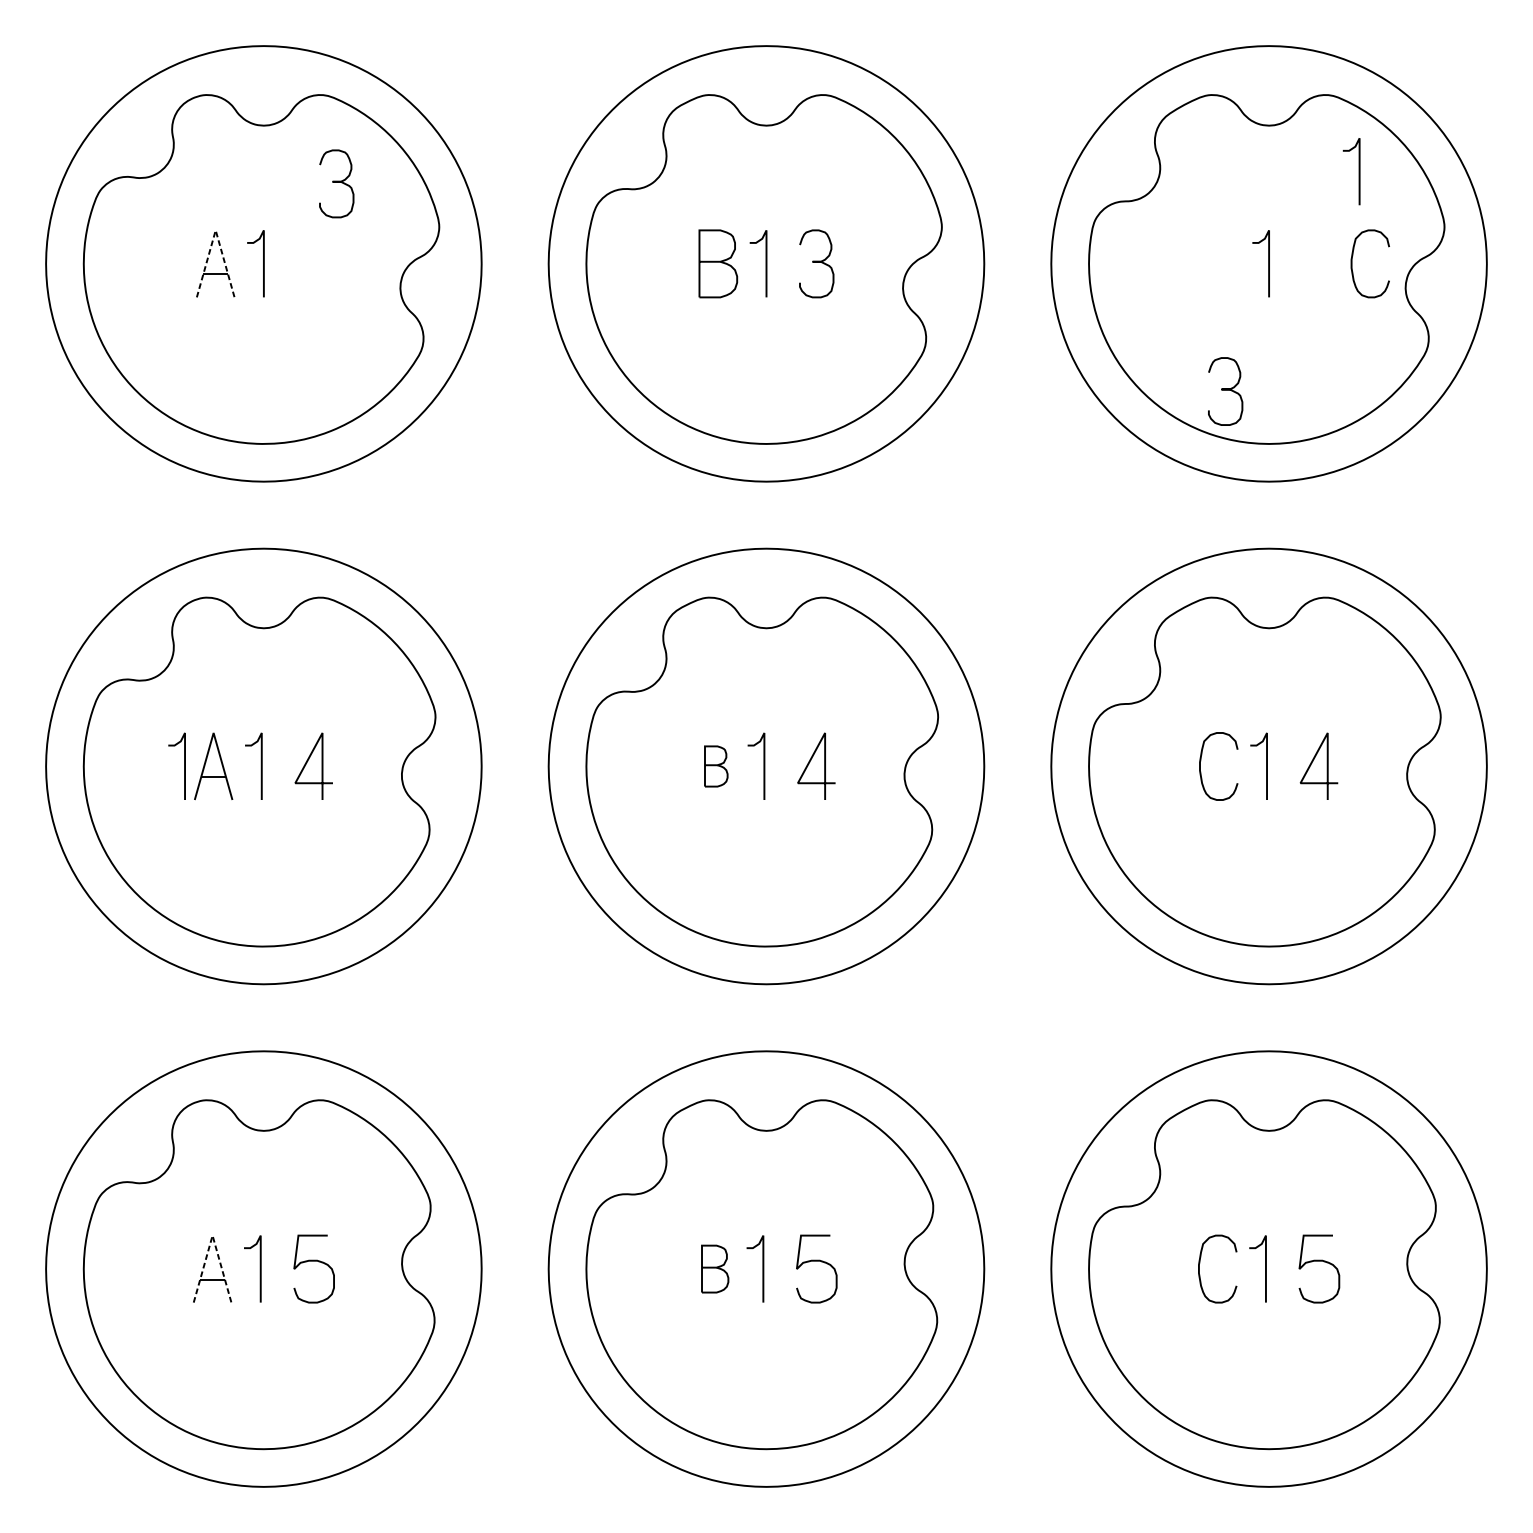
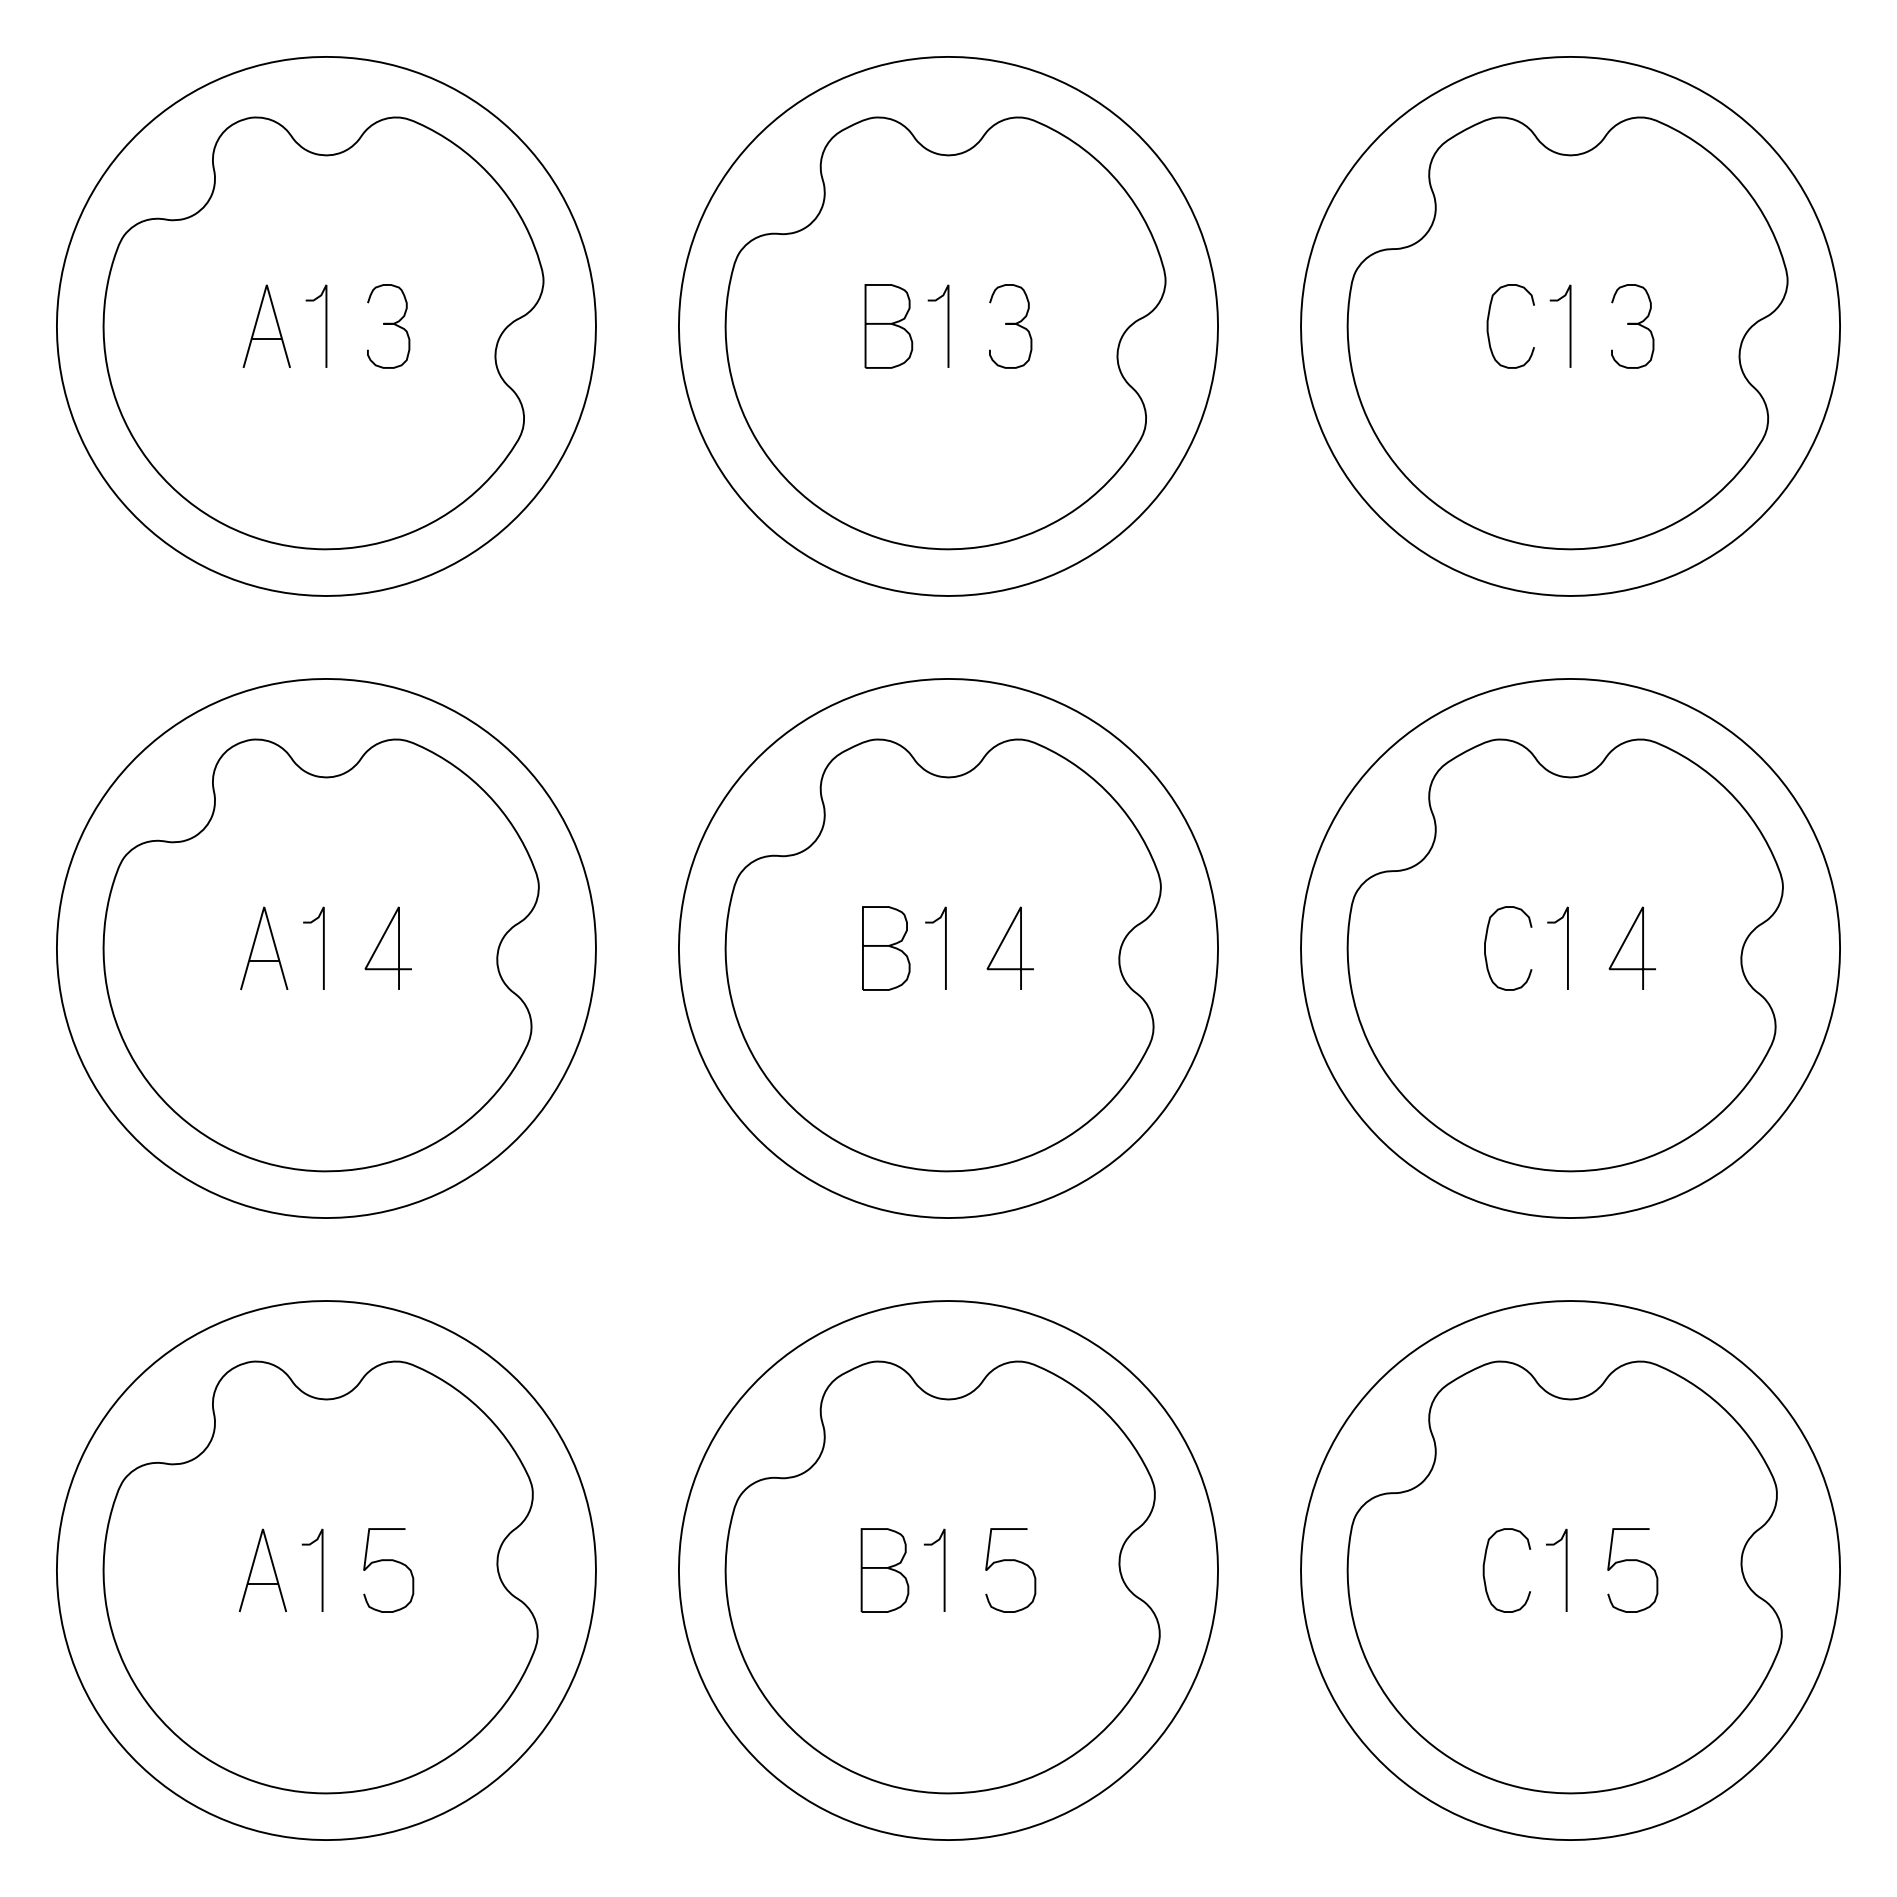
curve: (1358, 171) -> (1681, 211), removed
curve: (336, 182) -> (388, 324), moved
line: (215, 229) -> (266, 284), dashed -> solid
curve: (1352, 263) -> (1488, 326), moved
curve: (1225, 389) -> (1632, 324), moved
curve: (184, 765) -> (228, 947), removed
part: (716, 766) -> (886, 948), size x1.67
line: (212, 1235) -> (262, 1529), dashed -> solid
part: (714, 1269) -> (884, 1570), size x1.43

